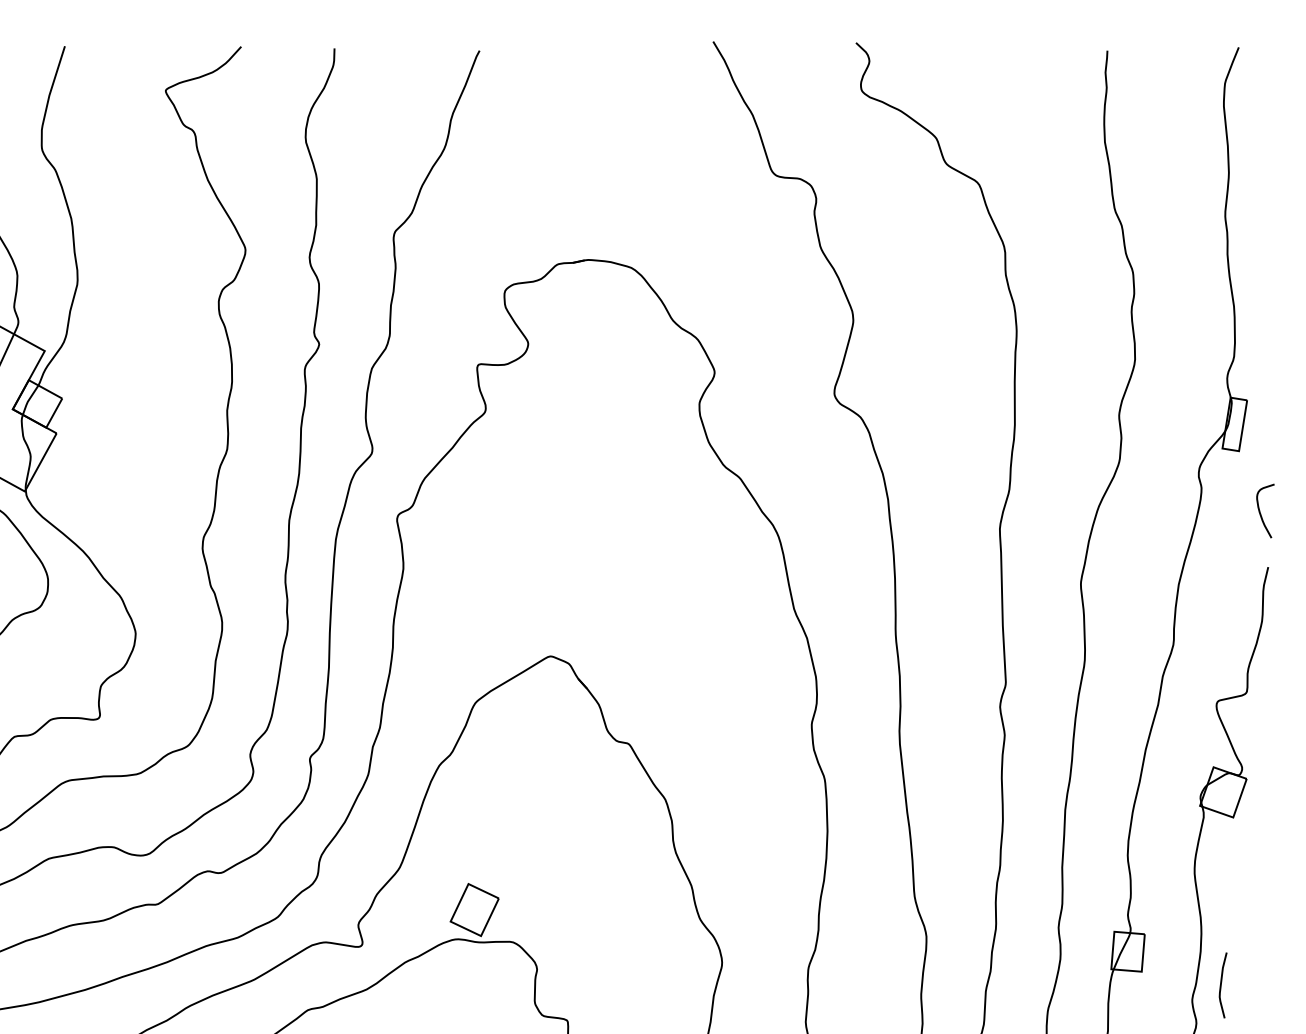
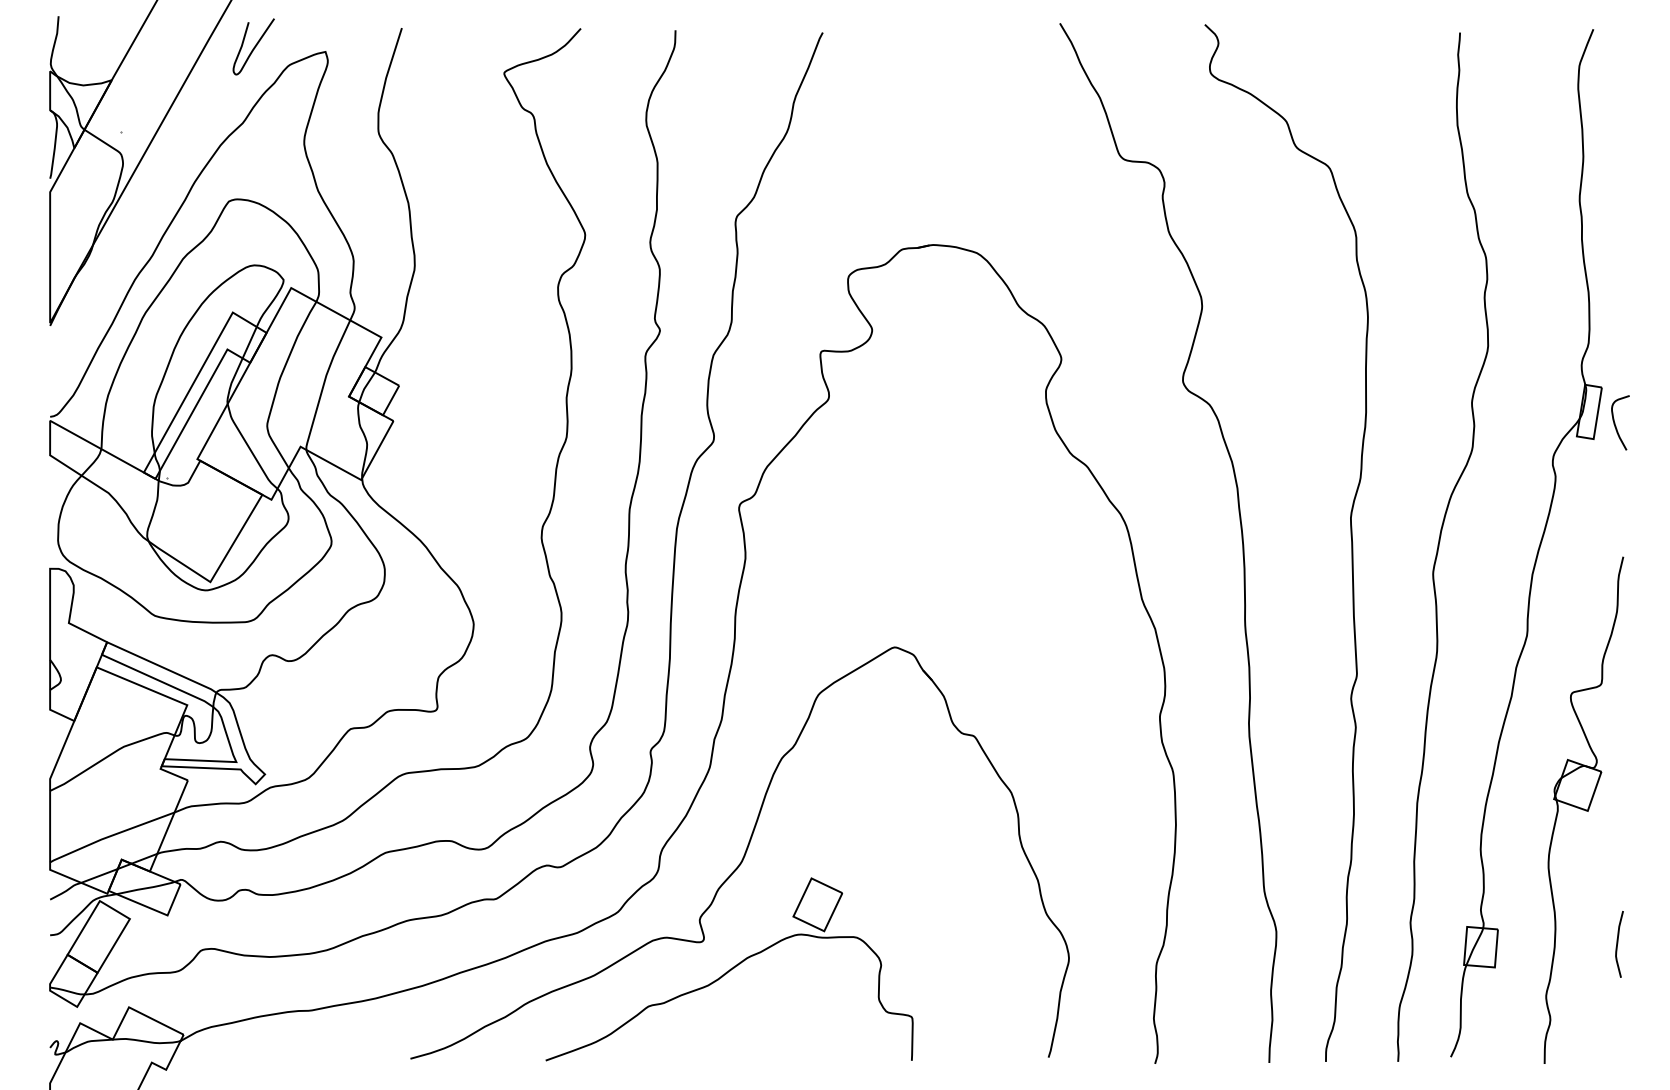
curve: (1260, 510) -> (1615, 422), moved
curve: (1222, 984) -> (1618, 943), moved

